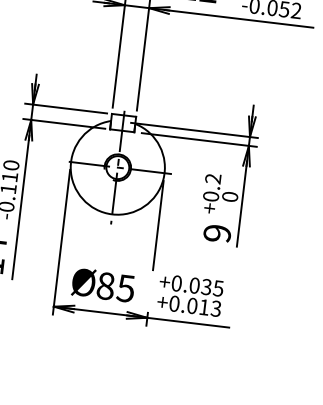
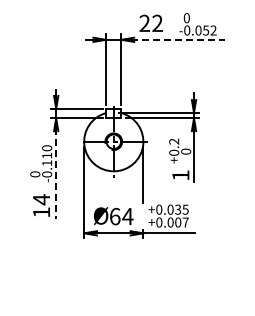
line: (239, 18) -> (178, 39), solid -> dashed
line: (21, 208) -> (56, 174), solid -> dashed
text: (216, 233) -> (180, 175), 9 -> 1
text: (115, 287) -> (121, 216), 85 -> 64
text: (209, 307) -> (181, 222), +0.013 -> +0.007

